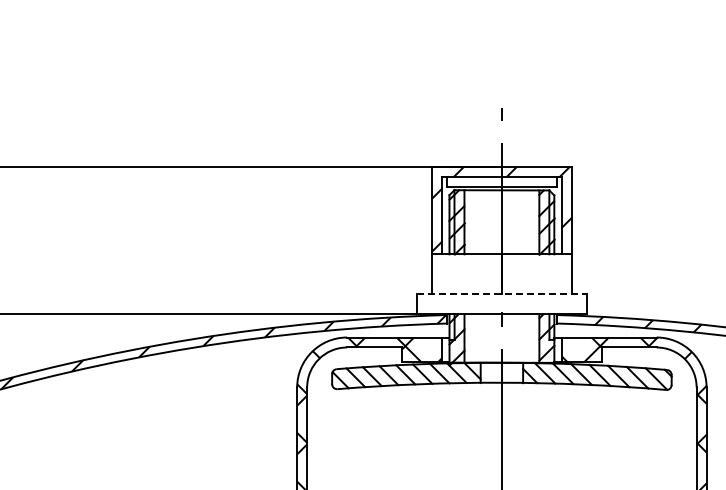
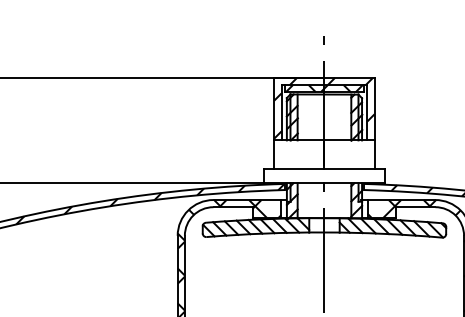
hatch: (501, 182) -> (324, 88), added
line: (501, 294) -> (324, 169), dashed -> solid

